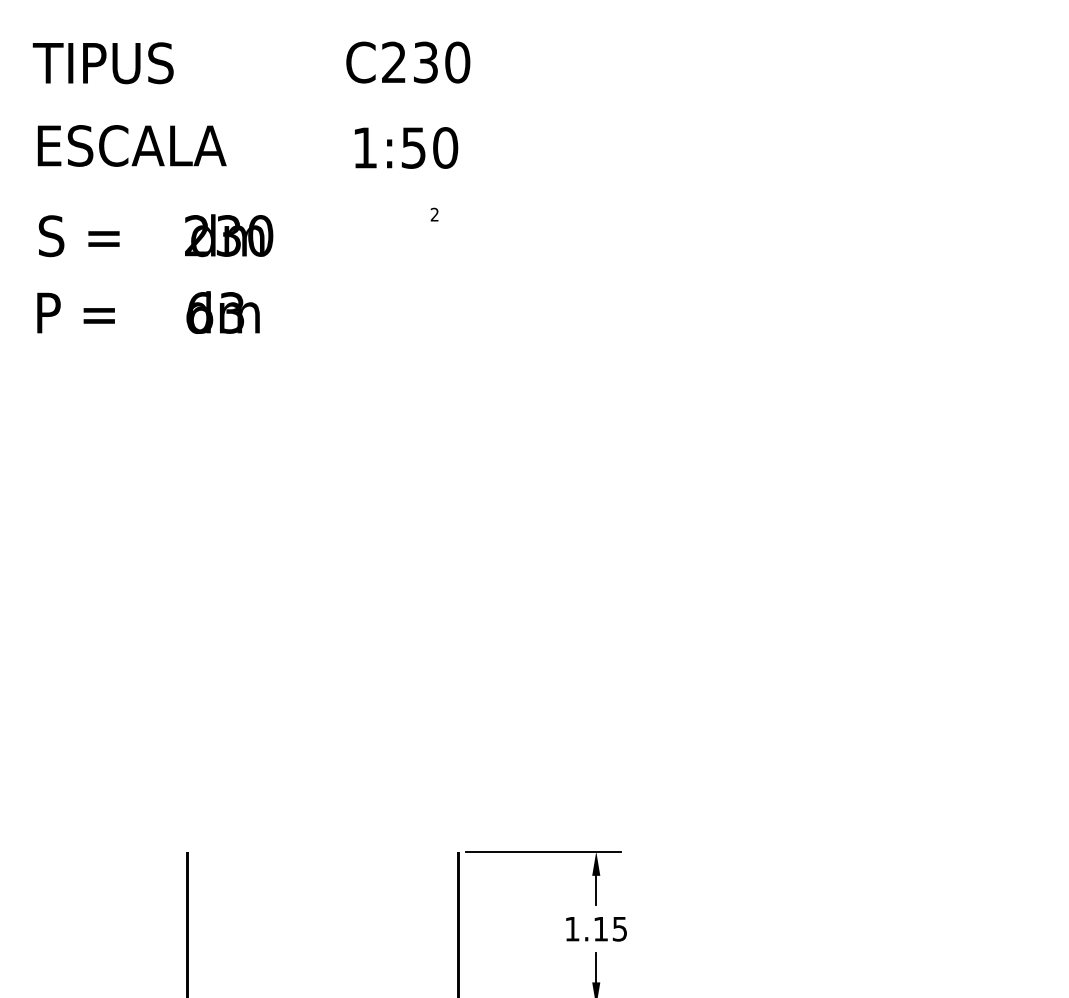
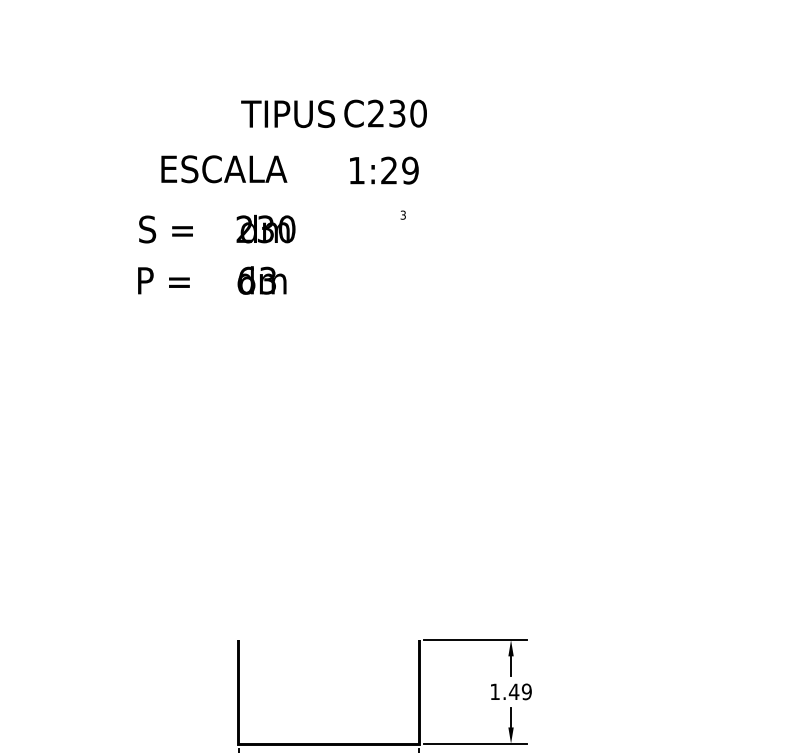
text: (102, 63) -> (287, 114), moved
text: (132, 146) -> (224, 169), moved
text: (429, 147) -> (399, 170), 1:50 -> 1:29
text: (433, 215) -> (402, 215), 2 -> 3
text: (608, 928) -> (519, 691), 1.15 -> 1.49

